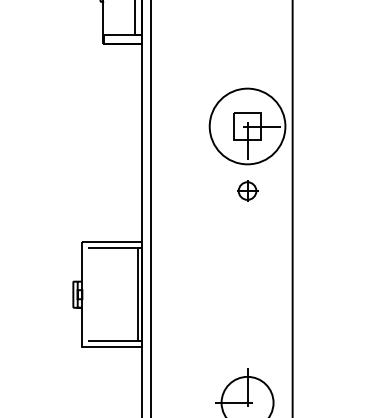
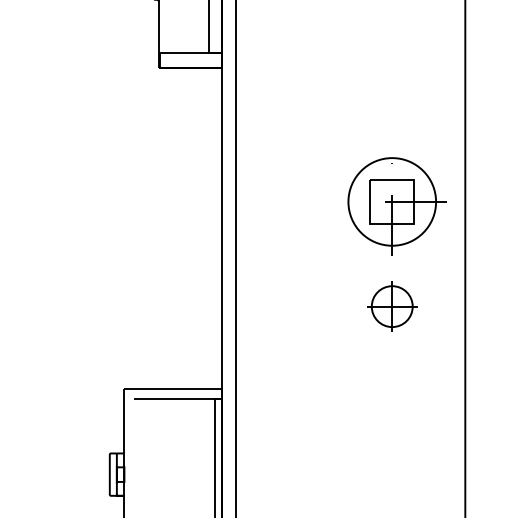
circle: (247, 126) -> (392, 201), size x0.71
part: (247, 190) -> (392, 305), size x1.43

